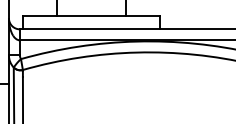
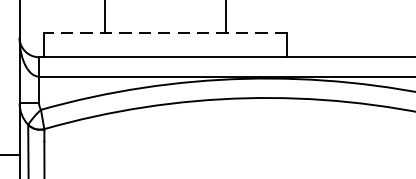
line: (91, 15) -> (165, 32), solid -> dashed

